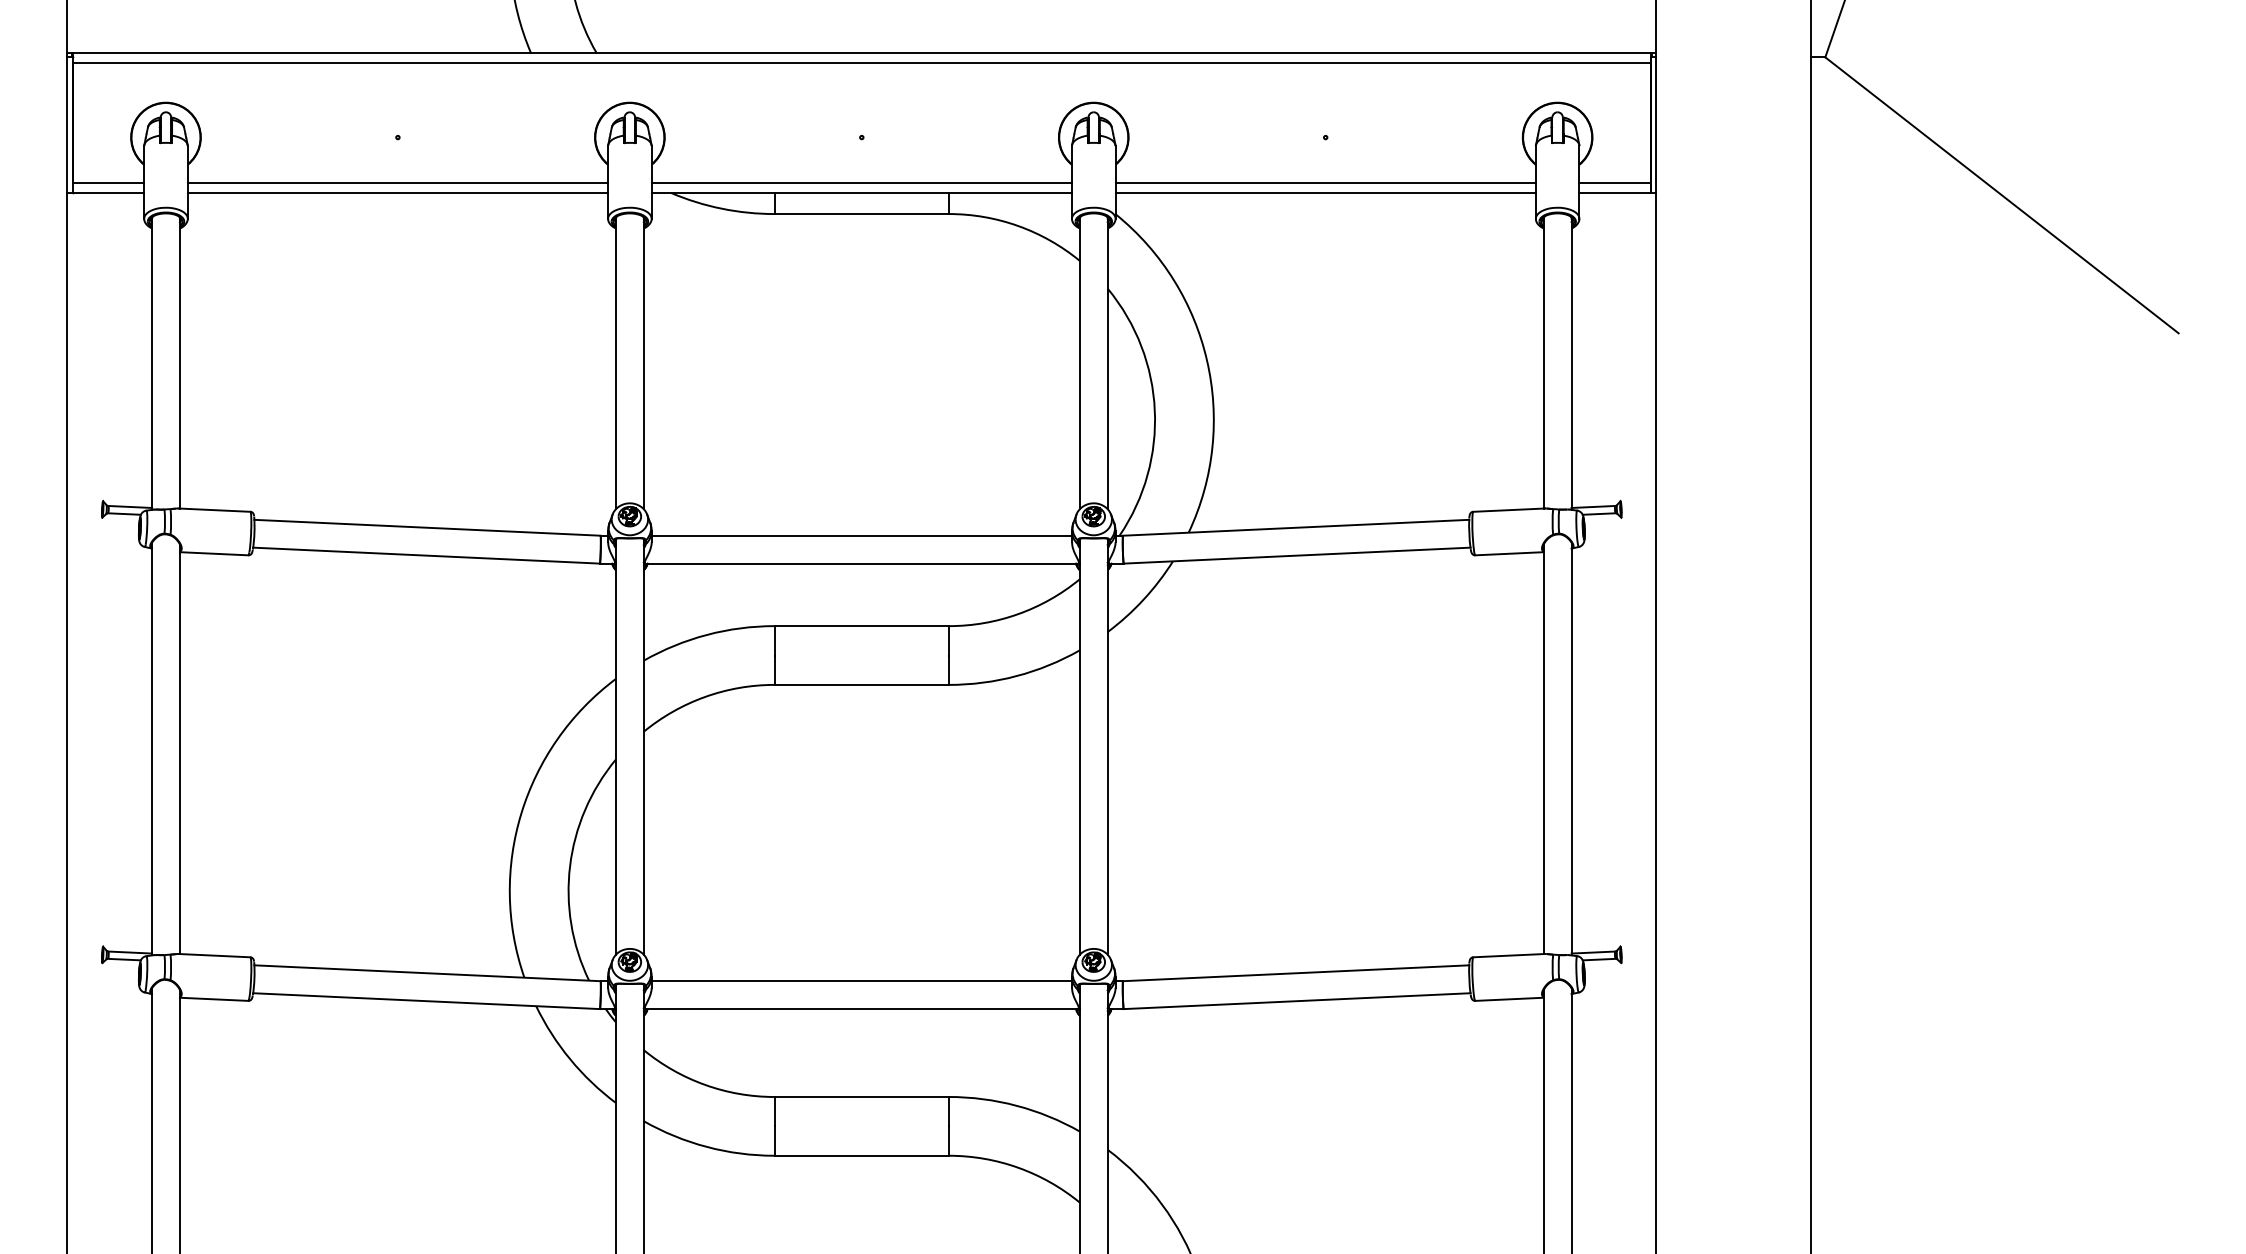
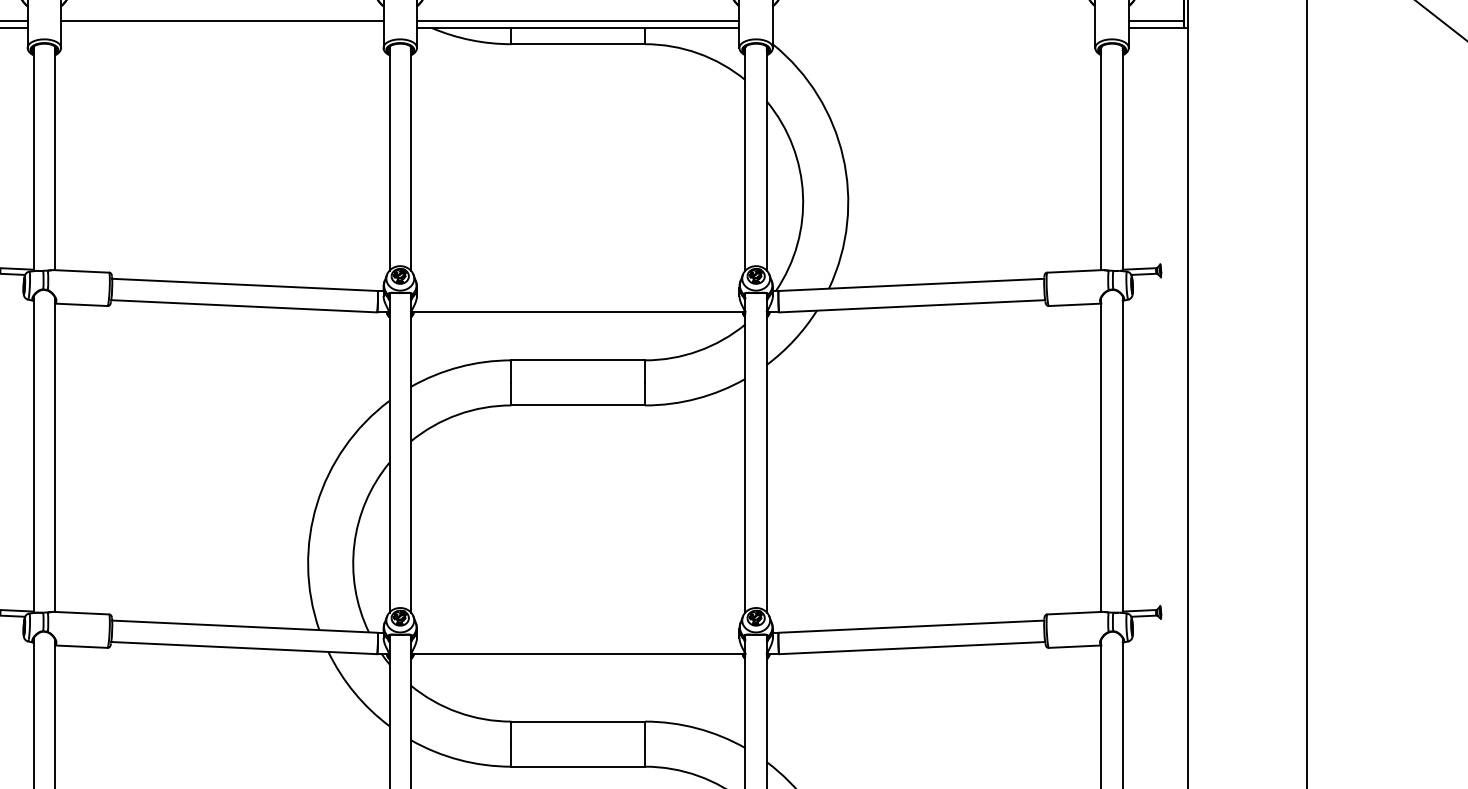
line: (1325, 183) -> (933, 20), removed
line: (397, 192) -> (221, 27), removed
line: (1325, 192) -> (933, 27), removed
line: (861, 535) -> (577, 290), removed
line: (861, 981) -> (577, 633), removed

